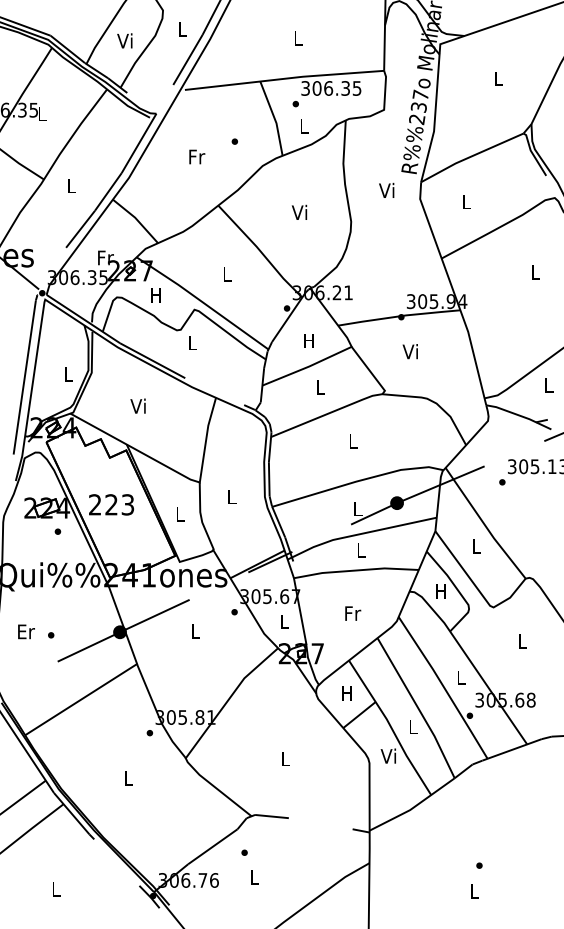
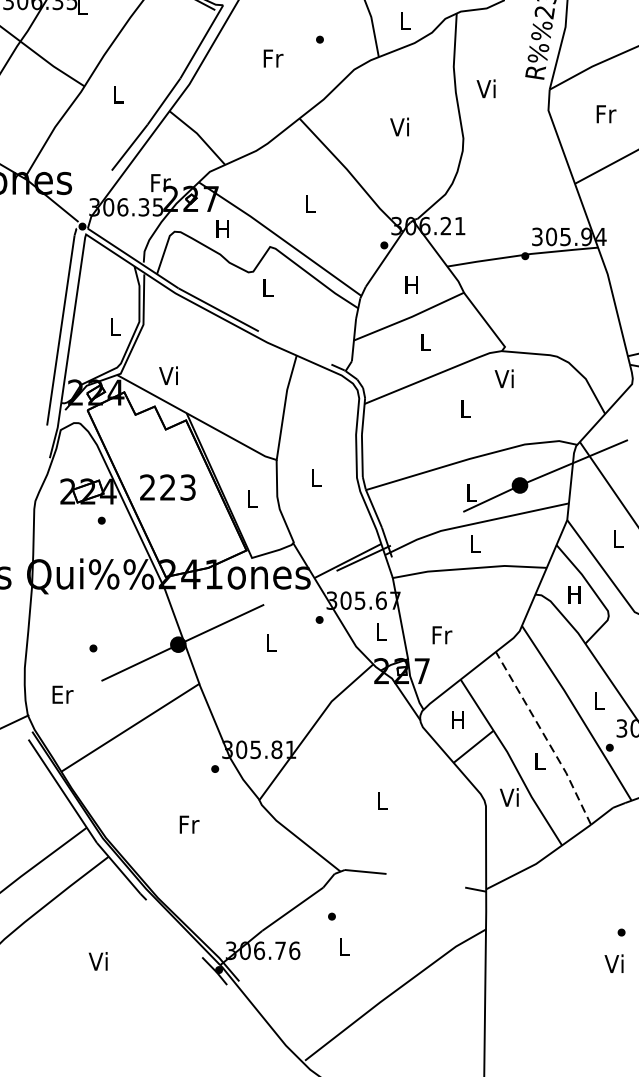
text: (386, 189) -> (485, 87), moved
text: (467, 201) -> (606, 113), L -> Fr
text: (409, 351) -> (503, 378), moved
text: (137, 405) -> (167, 374), moved
text: (353, 613) -> (442, 635), moved
text: (26, 631) -> (62, 694), moved
line: (418, 707) -> (546, 737), solid -> dashed
text: (129, 778) -> (190, 825), L -> Fr
text: (54, 888) -> (97, 960), L -> Vi
text: (472, 890) -> (613, 963), L -> Vi

